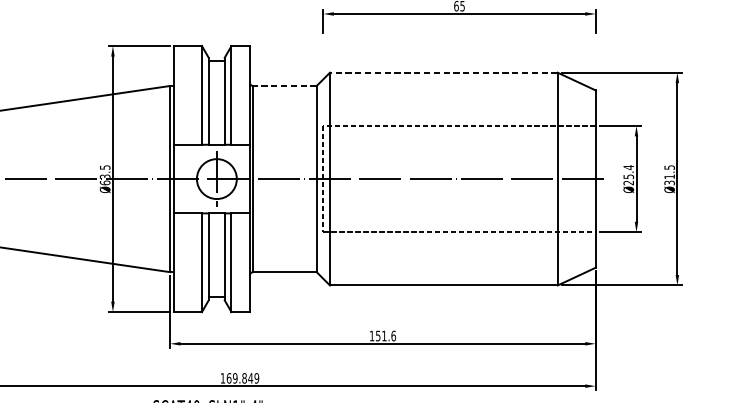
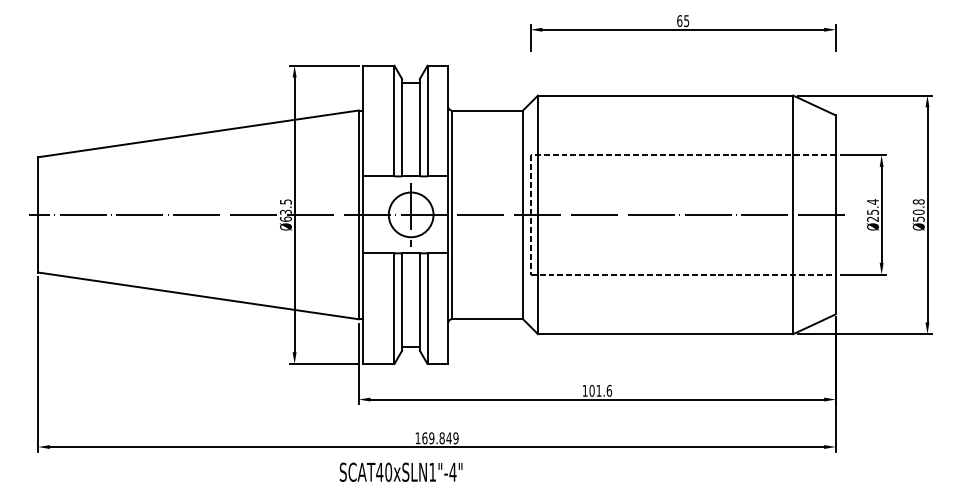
line: (443, 72) -> (665, 95), dashed -> solid
line: (284, 85) -> (487, 110), dashed -> solid
text: (669, 175) -> (918, 210), Ø31.5 -> Ø50.8
text: (377, 335) -> (591, 390), 151.6 -> 101.6

